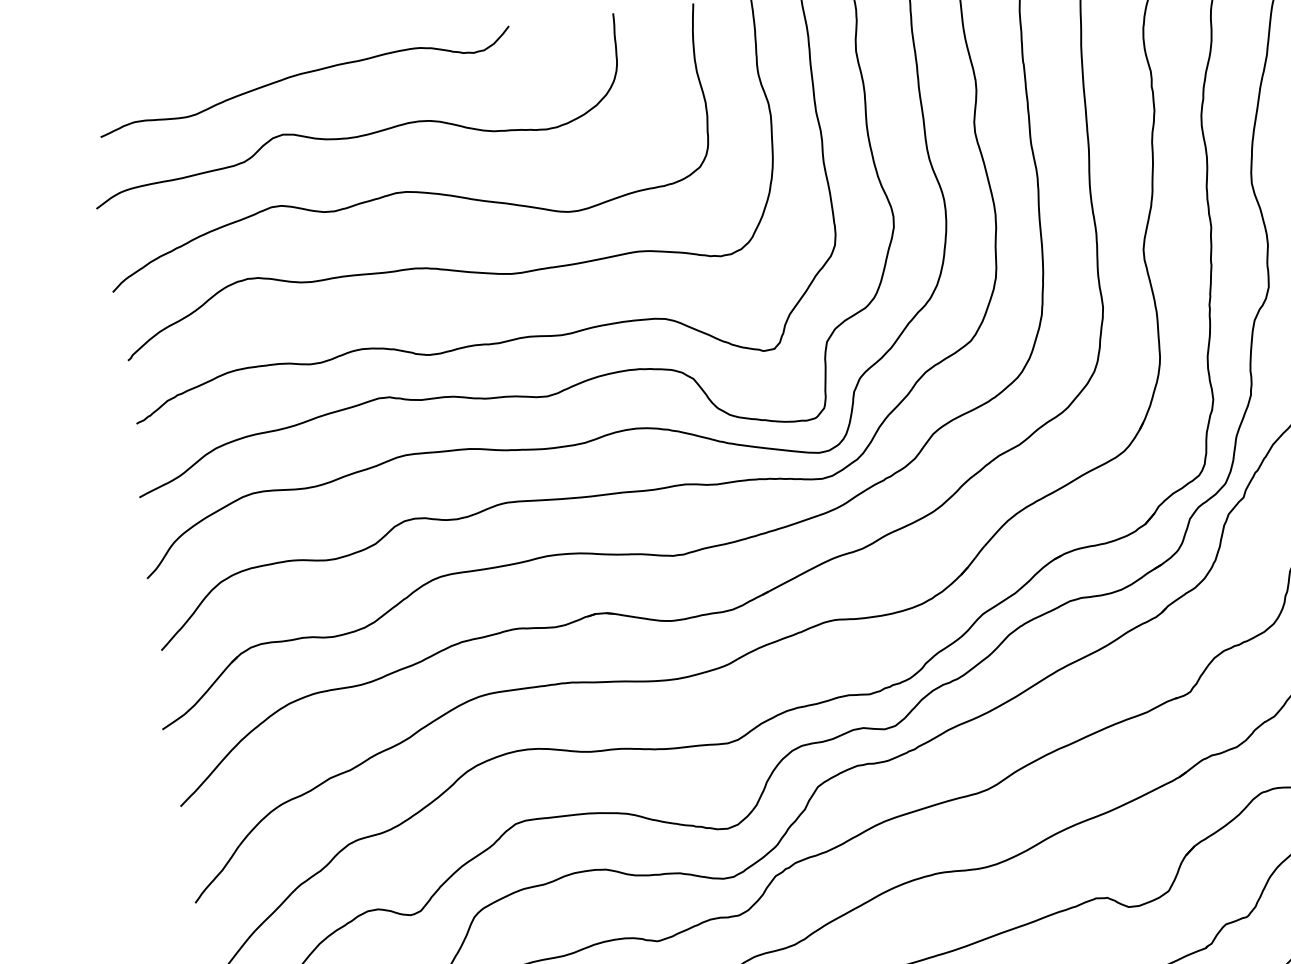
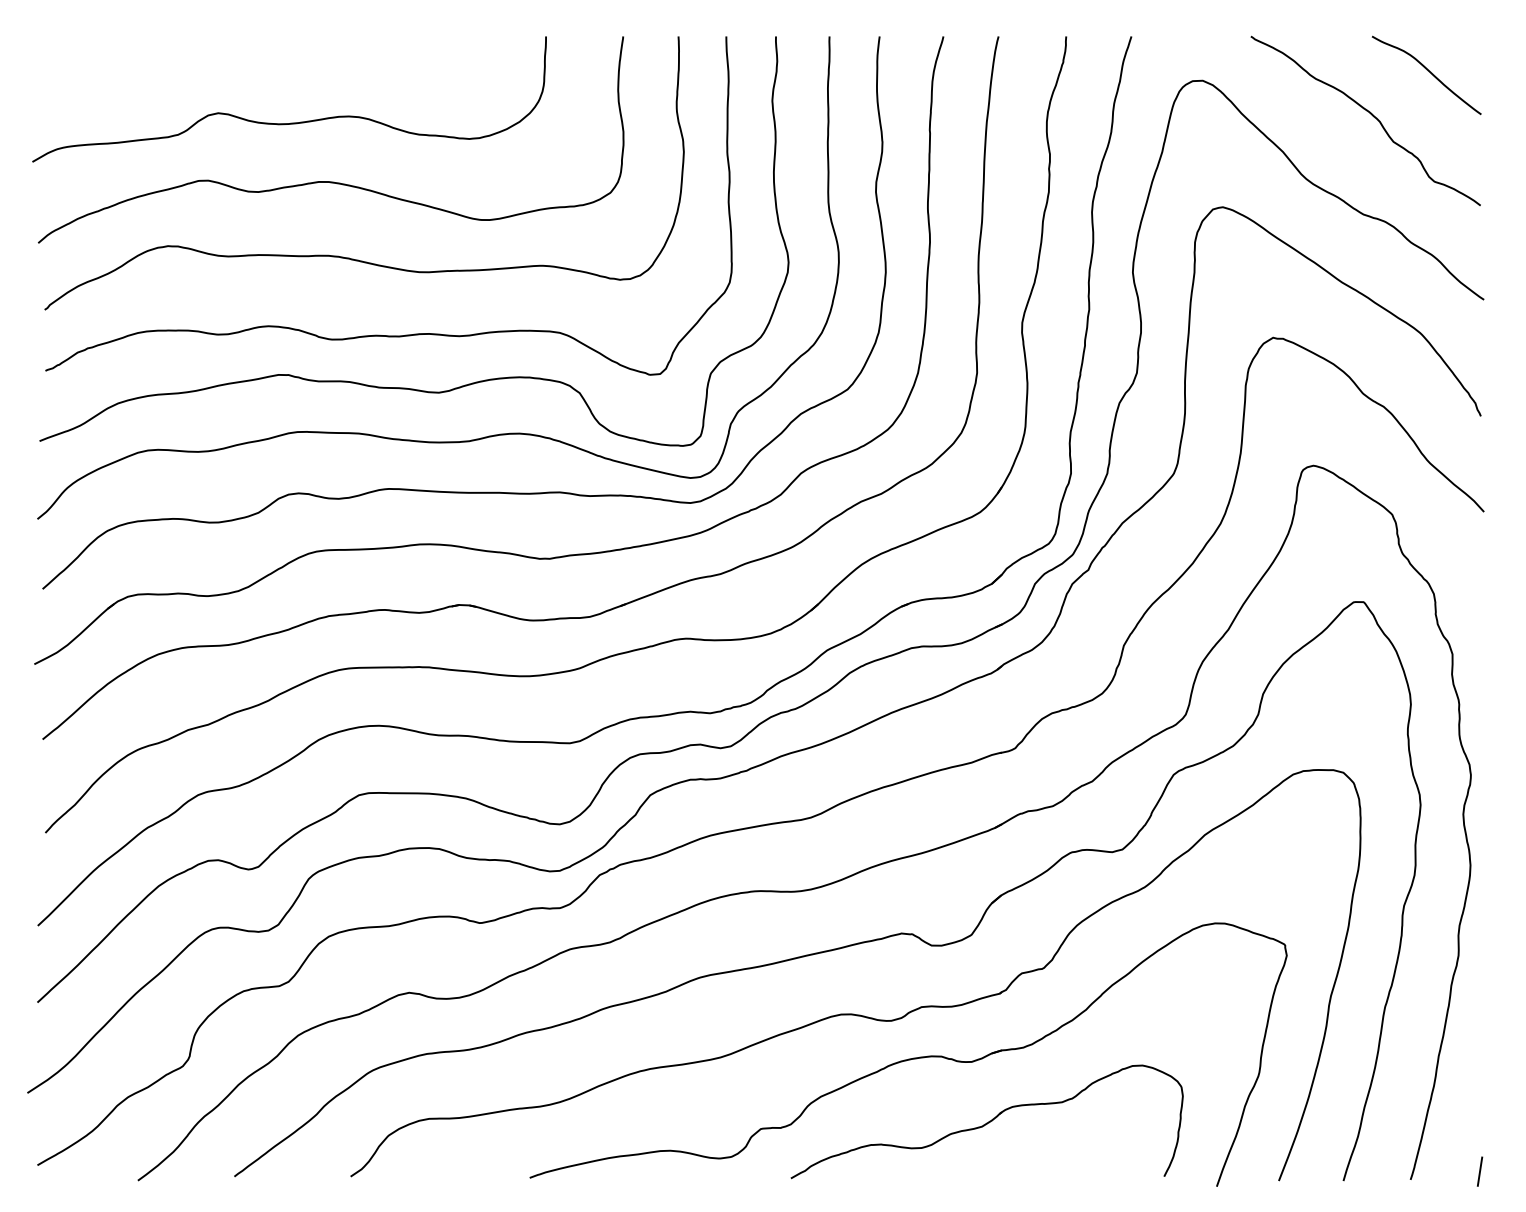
curve: (303, 74) -> (244, 58), removed

